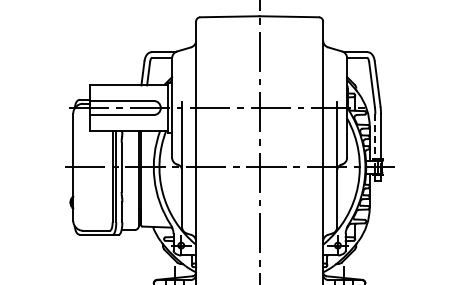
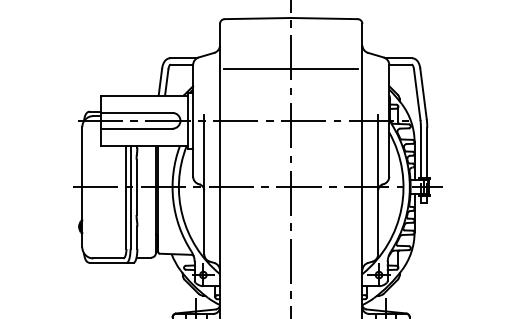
line: (259, 62) -> (291, 69), added
line: (375, 137) -> (421, 153), dashed -> solid

